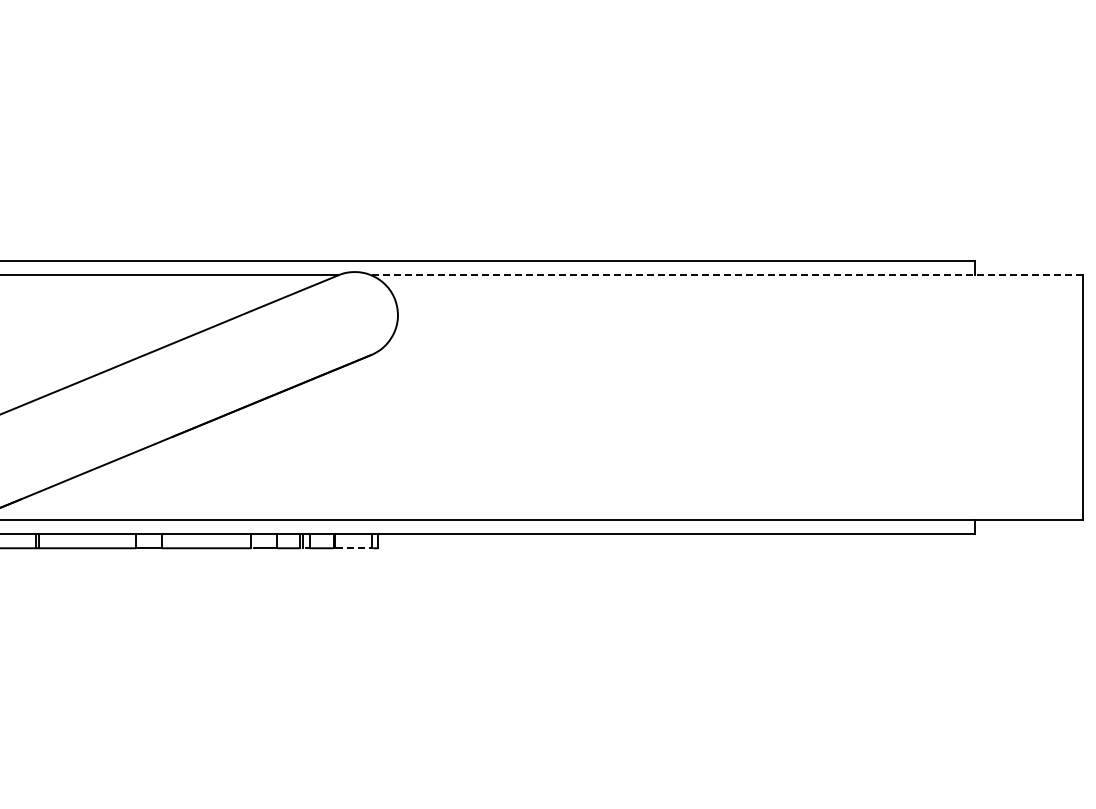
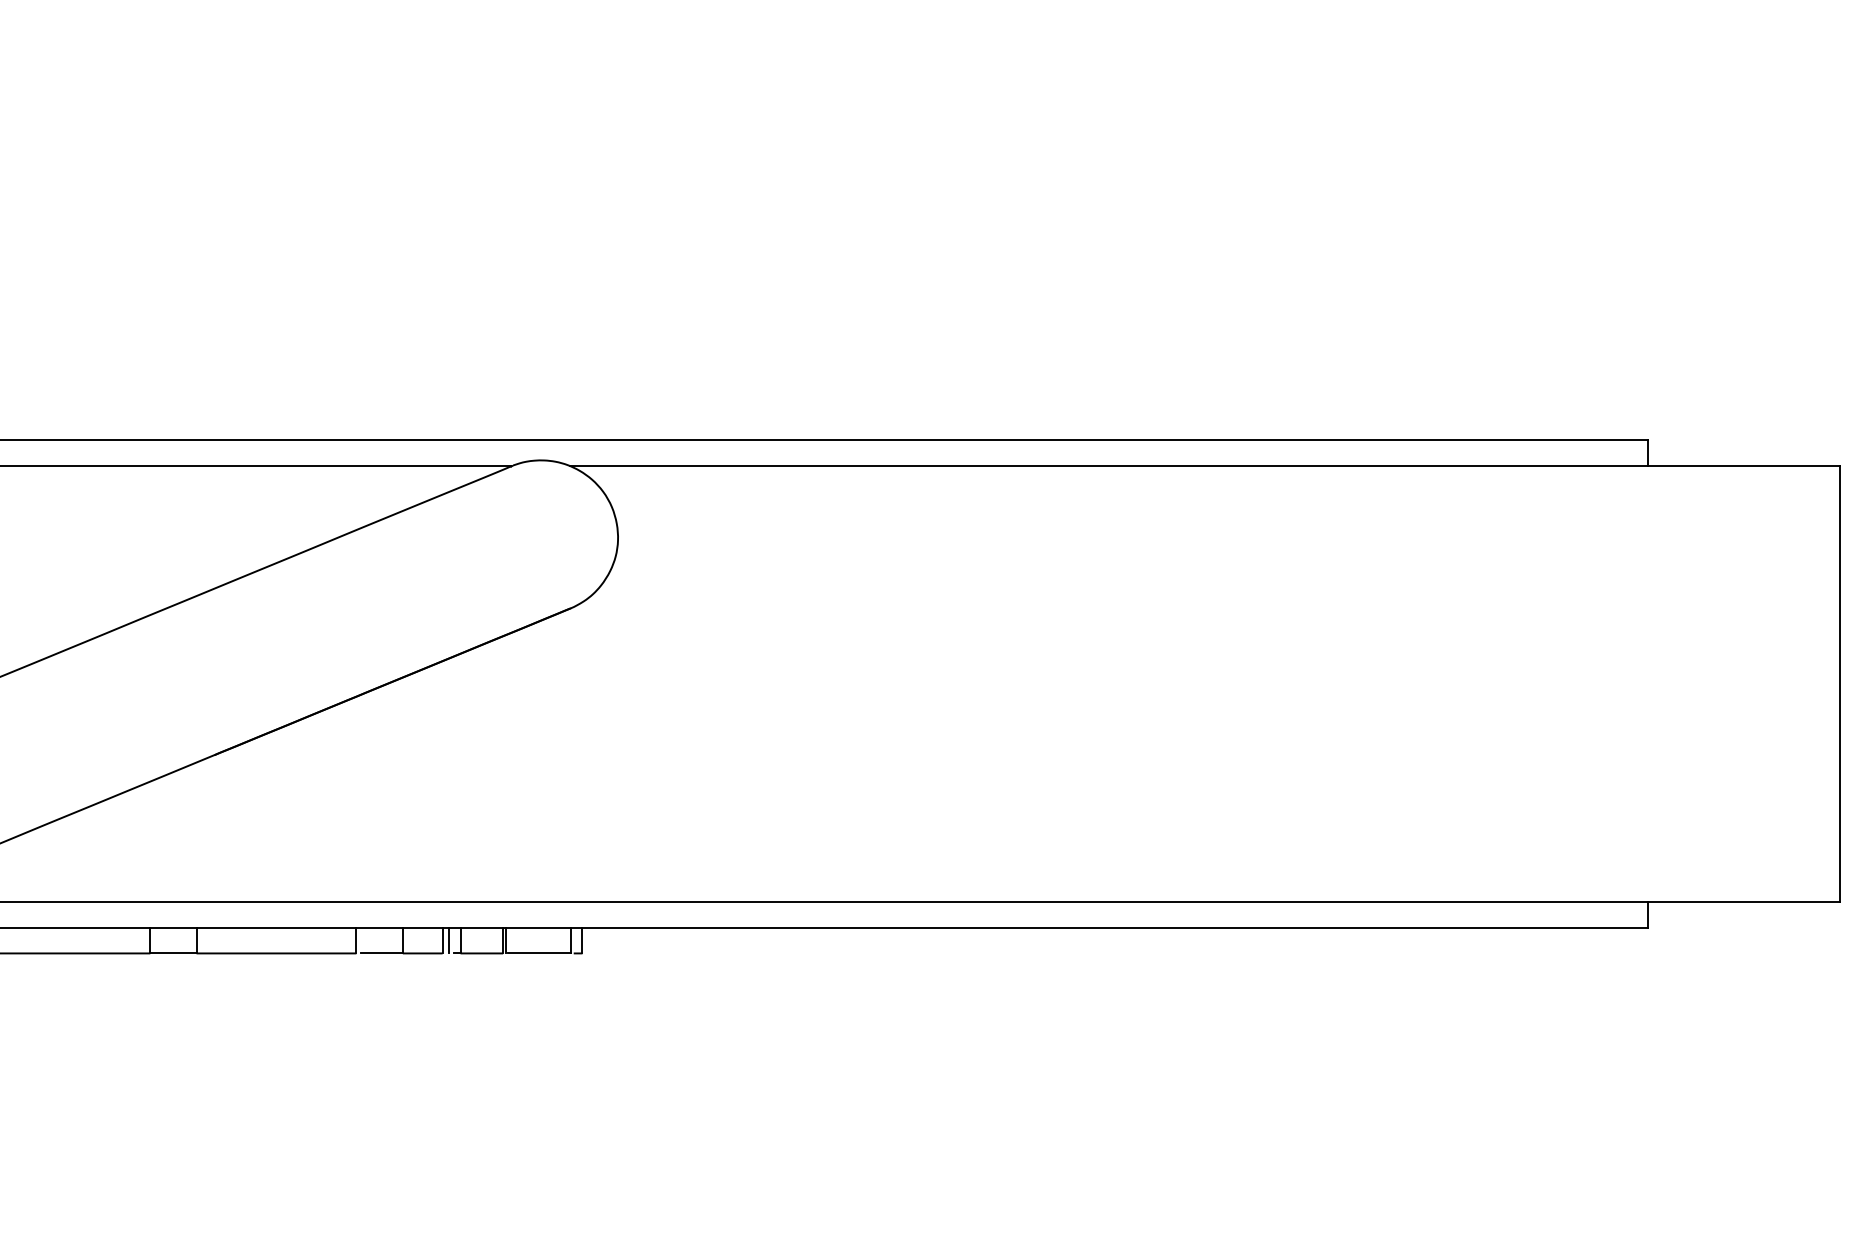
line: (726, 275) -> (1204, 466), dashed -> solid
line: (354, 548) -> (540, 953), dashed -> solid

